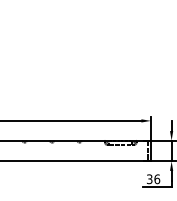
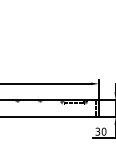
text: (157, 178) -> (104, 131), 36 -> 30

